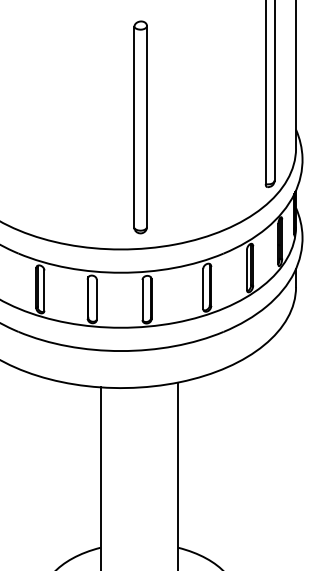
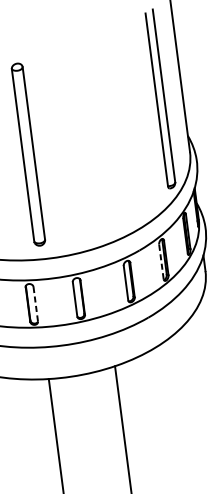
part: (140, 127) -> (28, 154), moved
line: (246, 269) -> (160, 261), solid -> dashed
line: (96, 300) -> (35, 304), solid -> dashed

